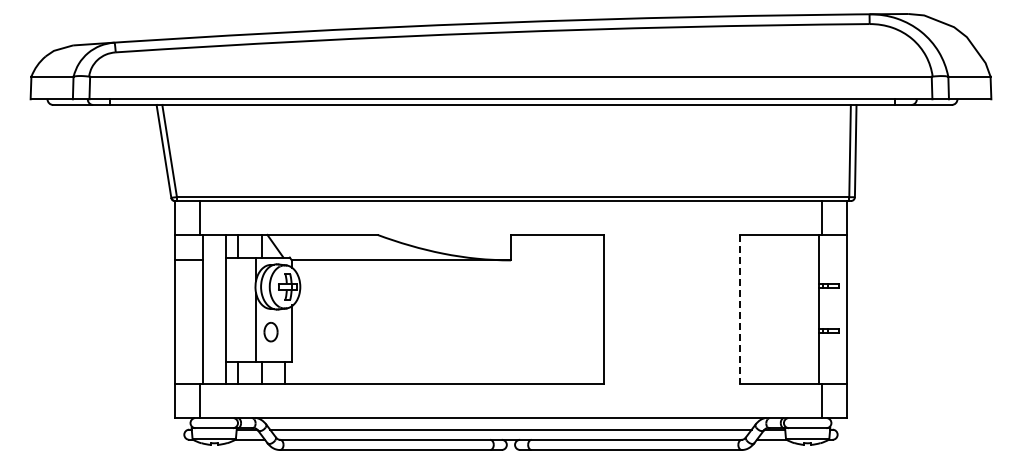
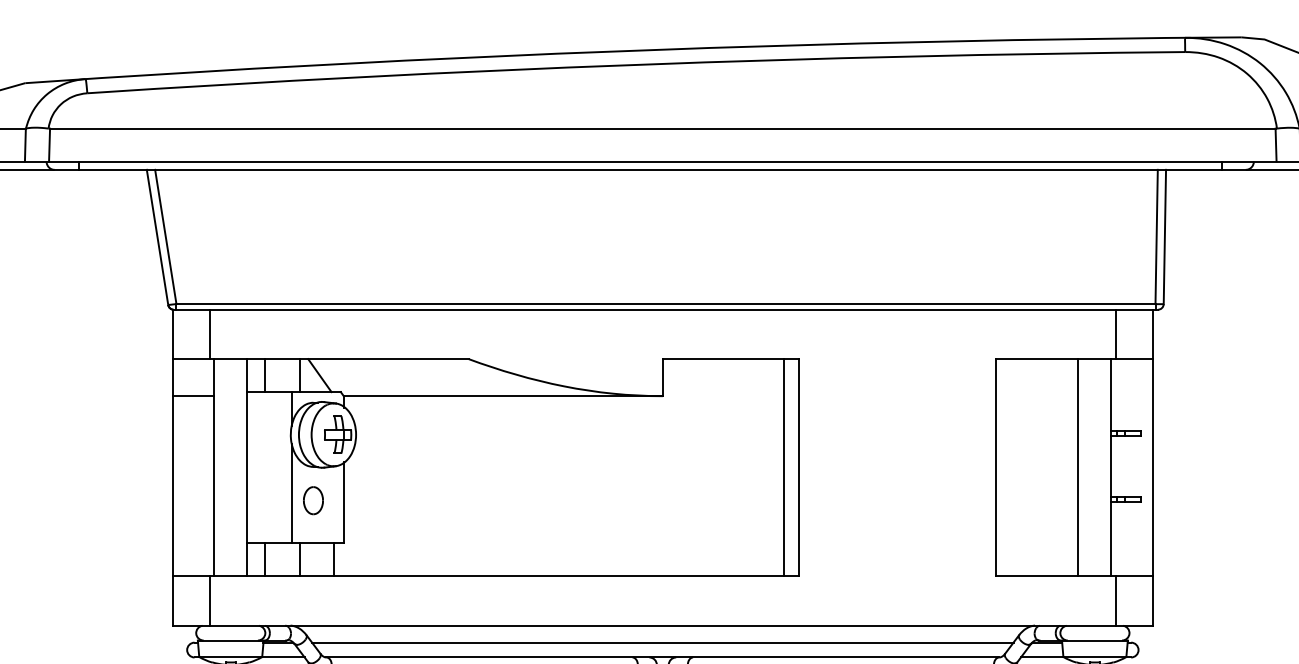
line: (593, 309) -> (783, 467), added
line: (739, 309) -> (995, 467), dashed -> solid
line: (796, 309) -> (1078, 467), added

